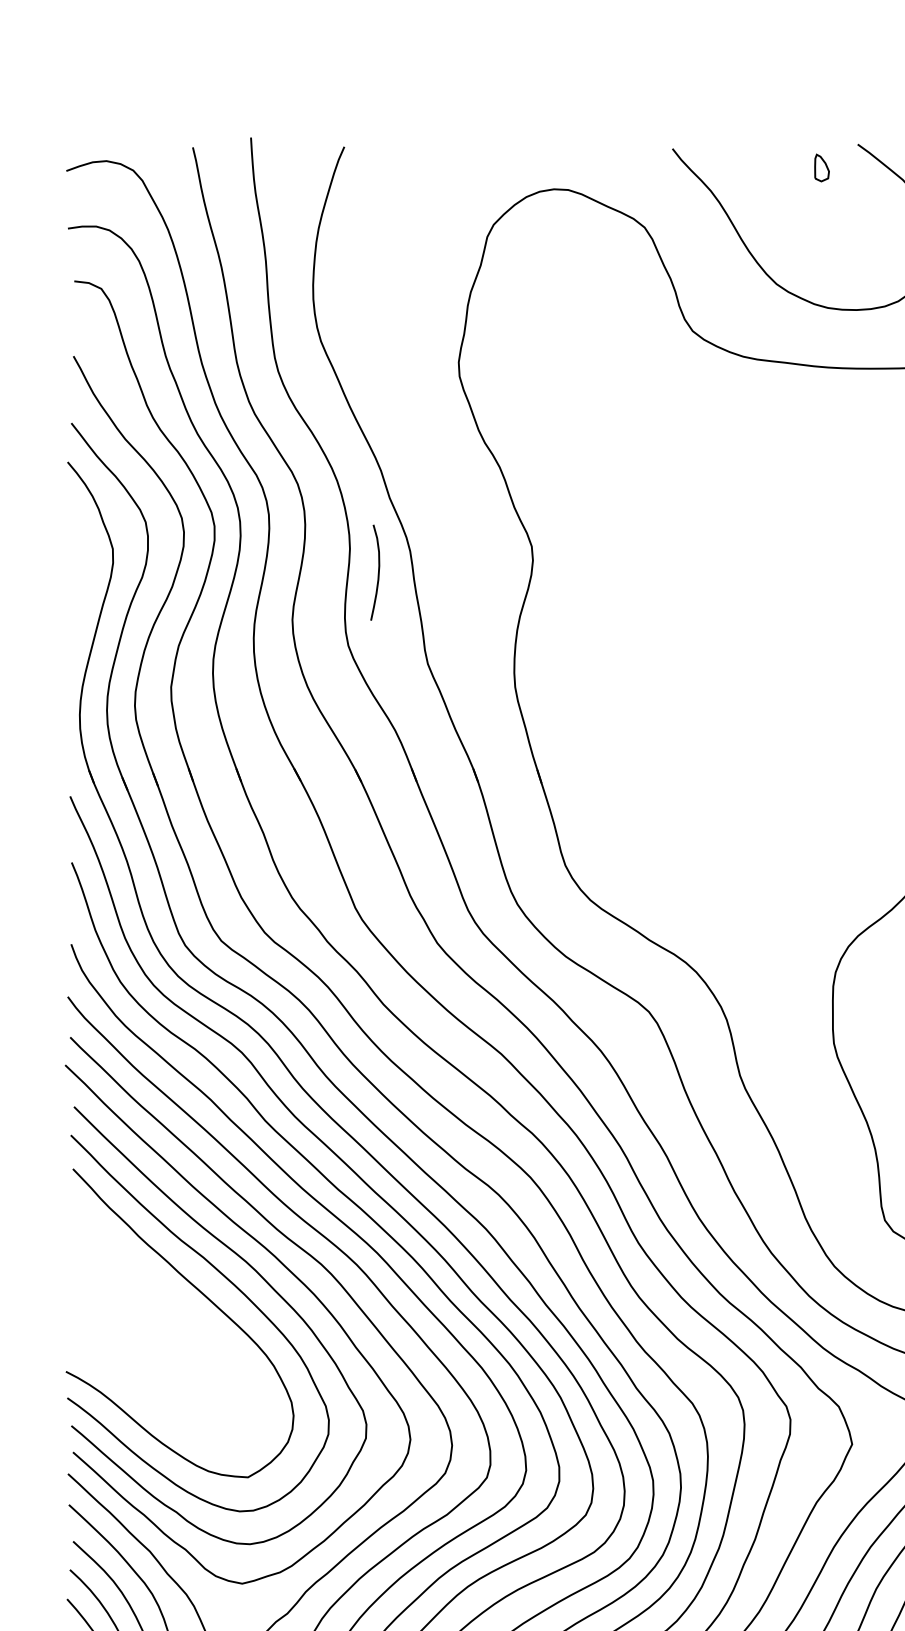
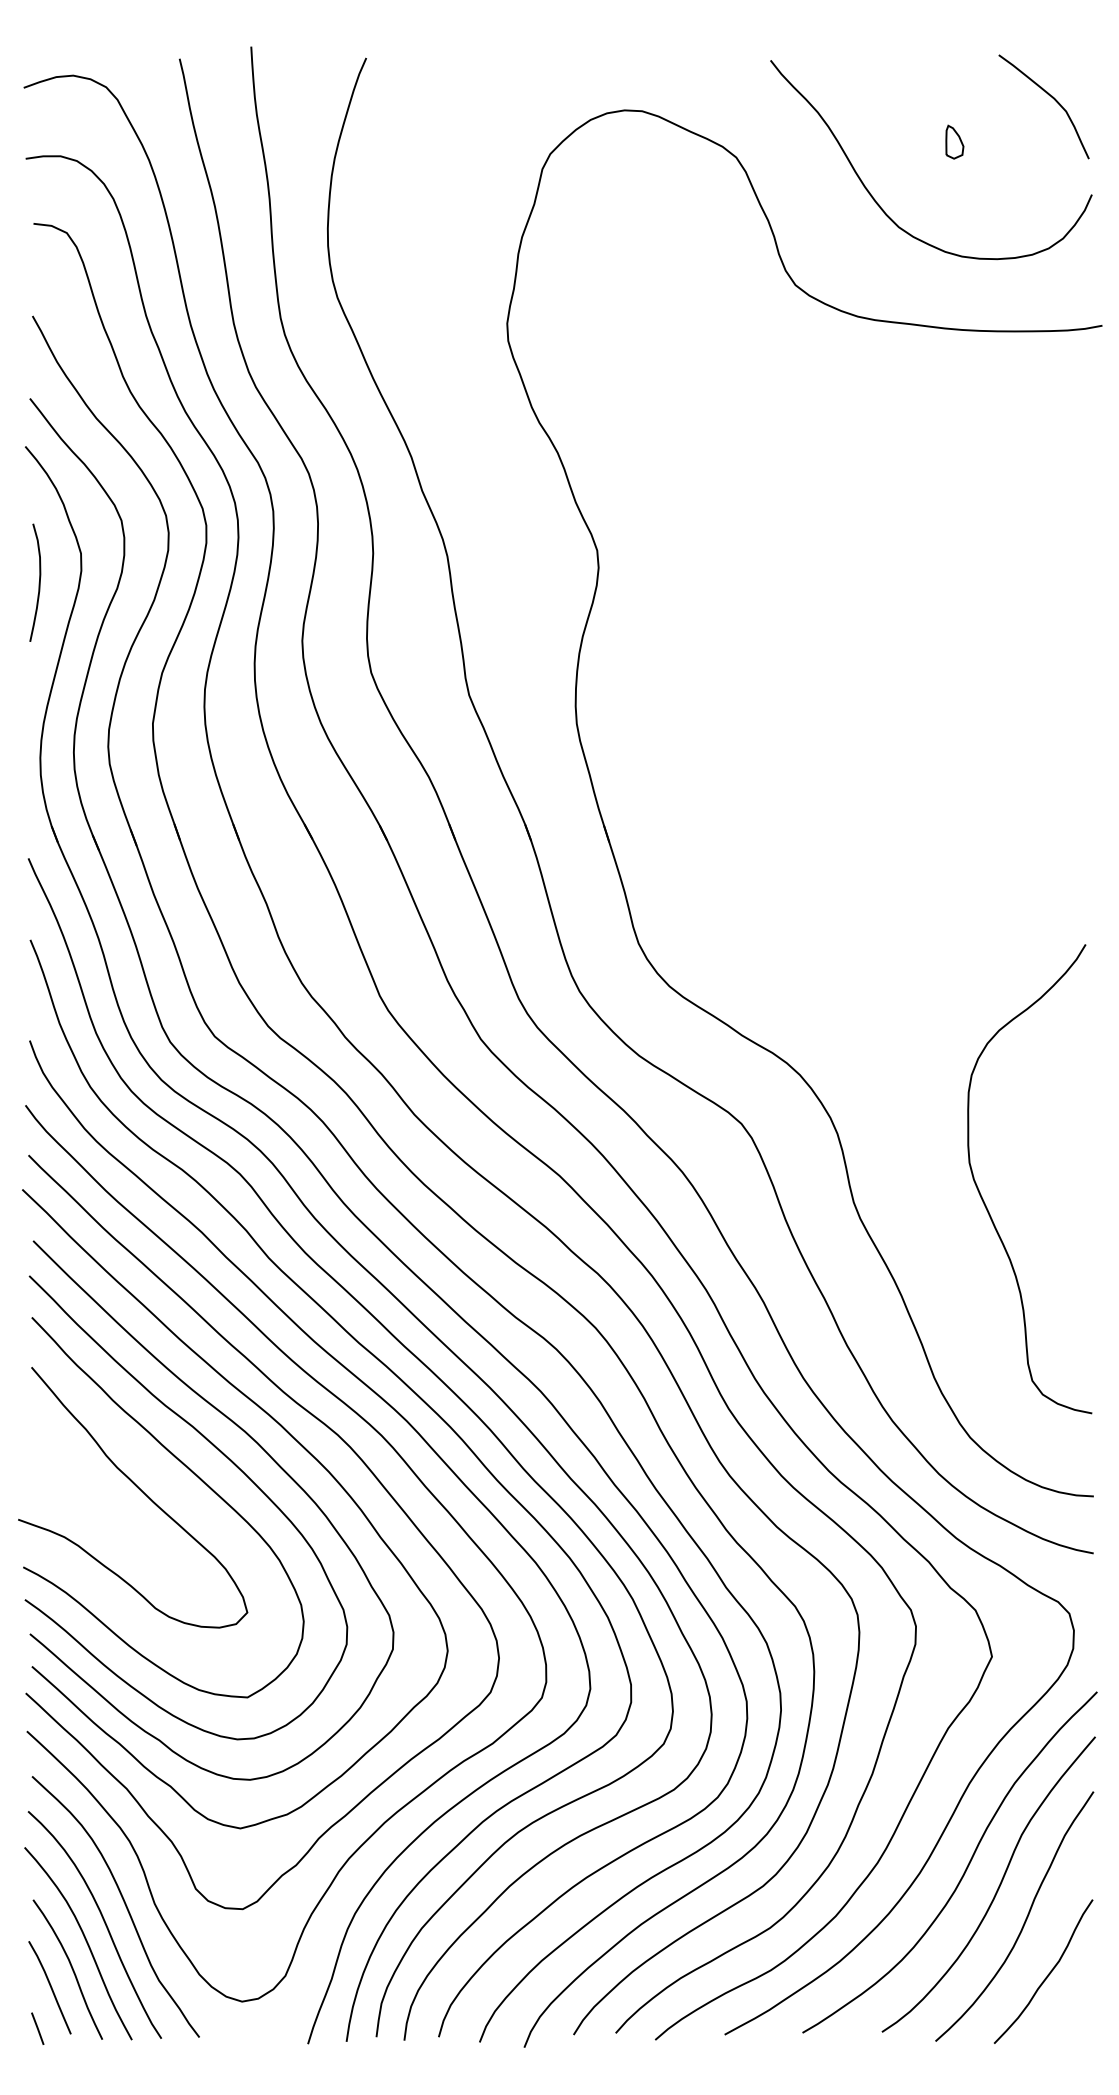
part: (821, 167) -> (954, 141), moved
curve: (377, 572) -> (38, 582), moved
curve: (160, 1309) -> (139, 1490), added

